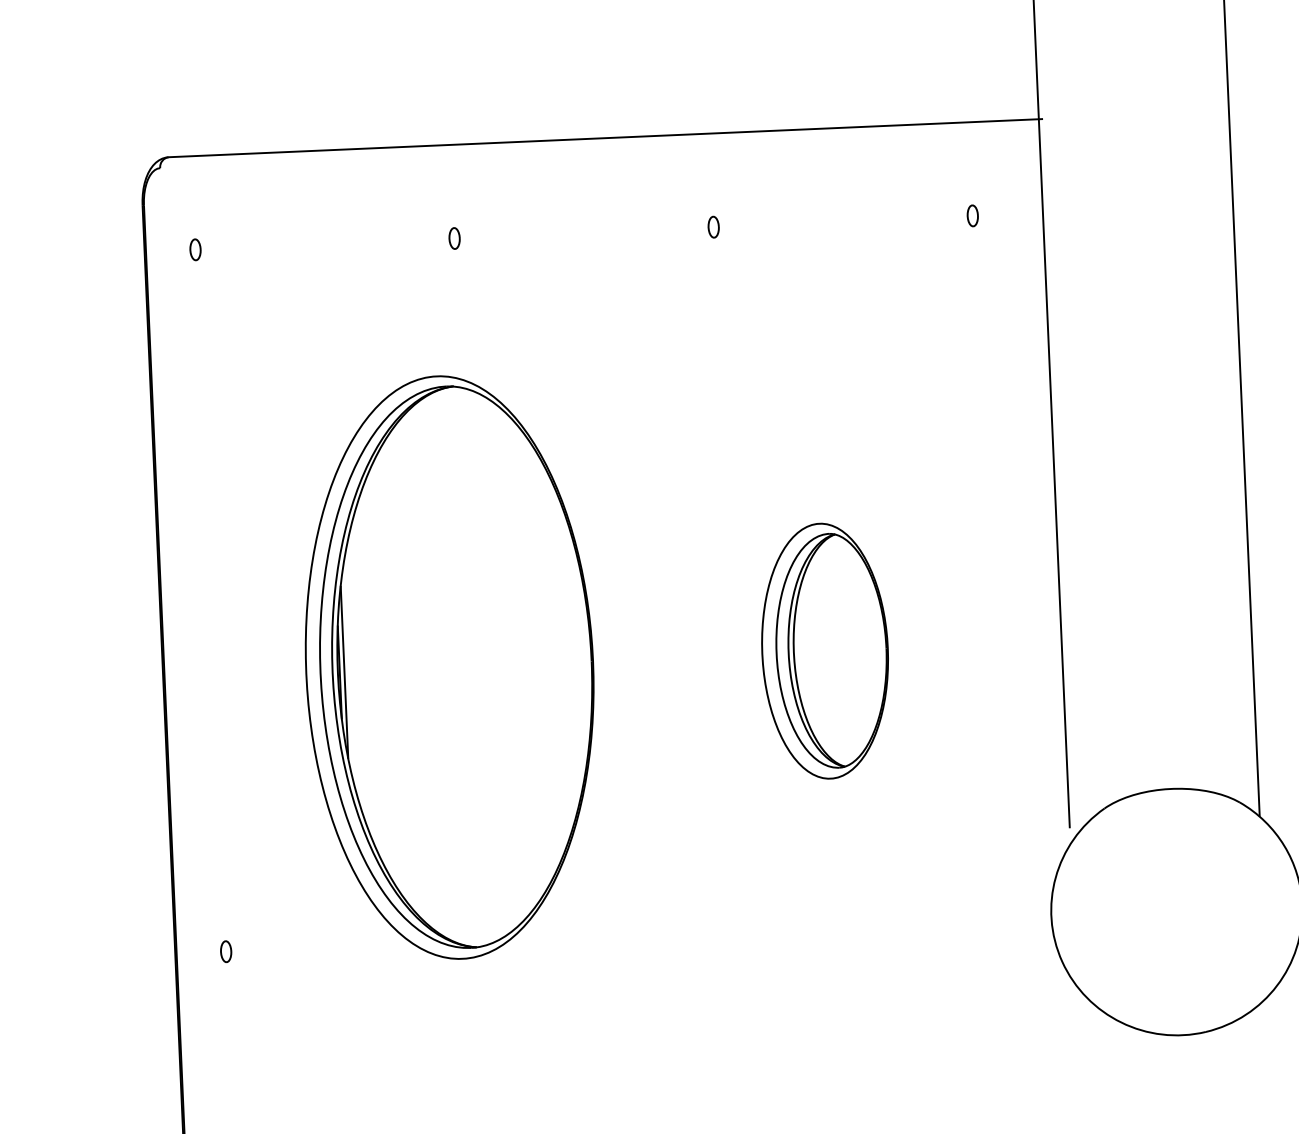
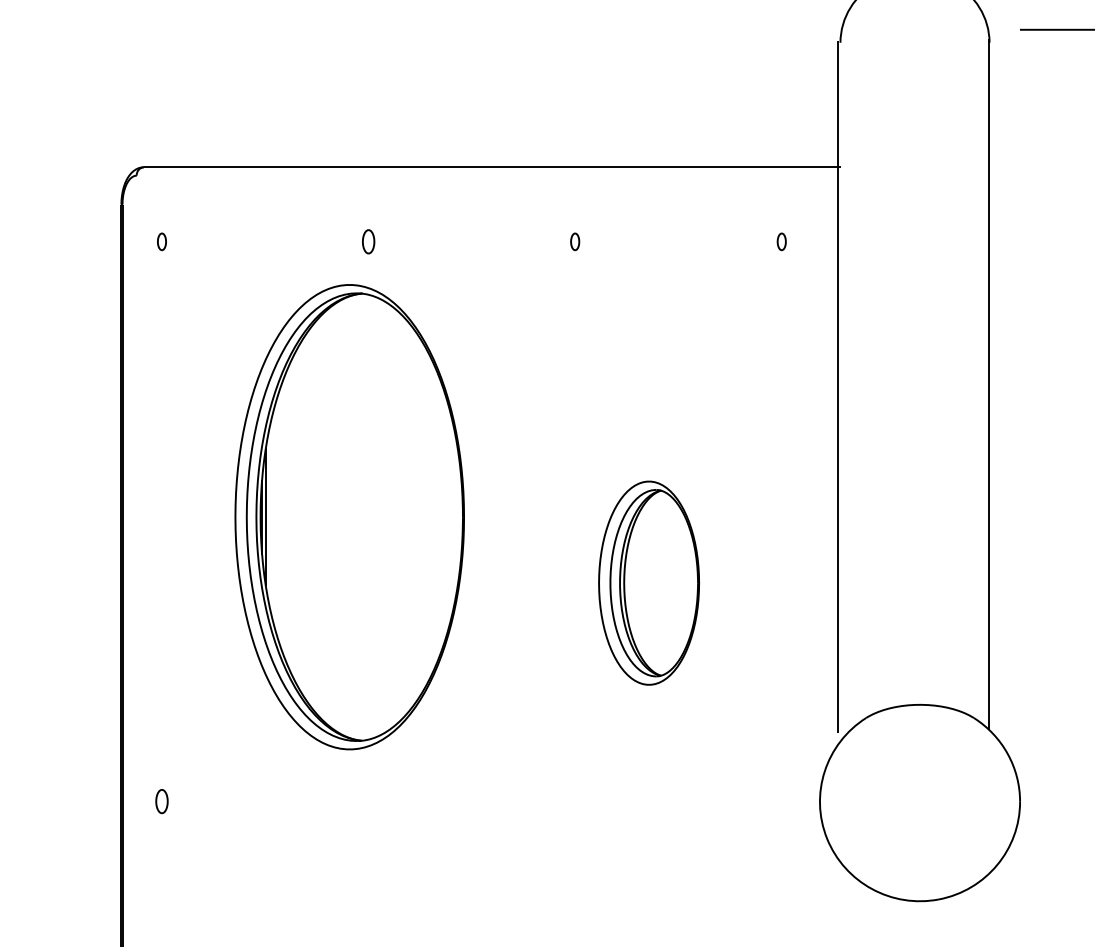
part: (454, 238) -> (368, 241), size x1.4
part: (449, 668) -> (349, 517), moved
part: (225, 951) -> (161, 801), size x1.4

